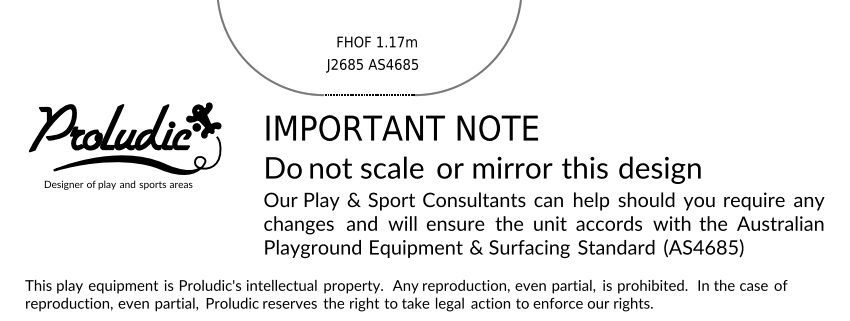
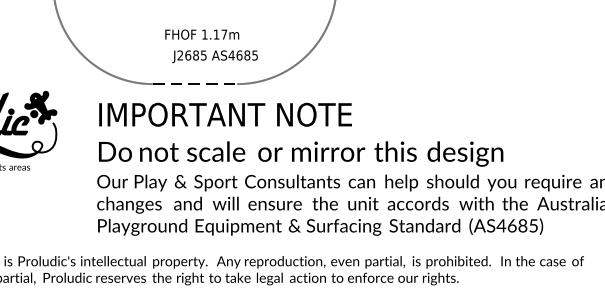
text: (371, 65) -> (214, 56), moved

